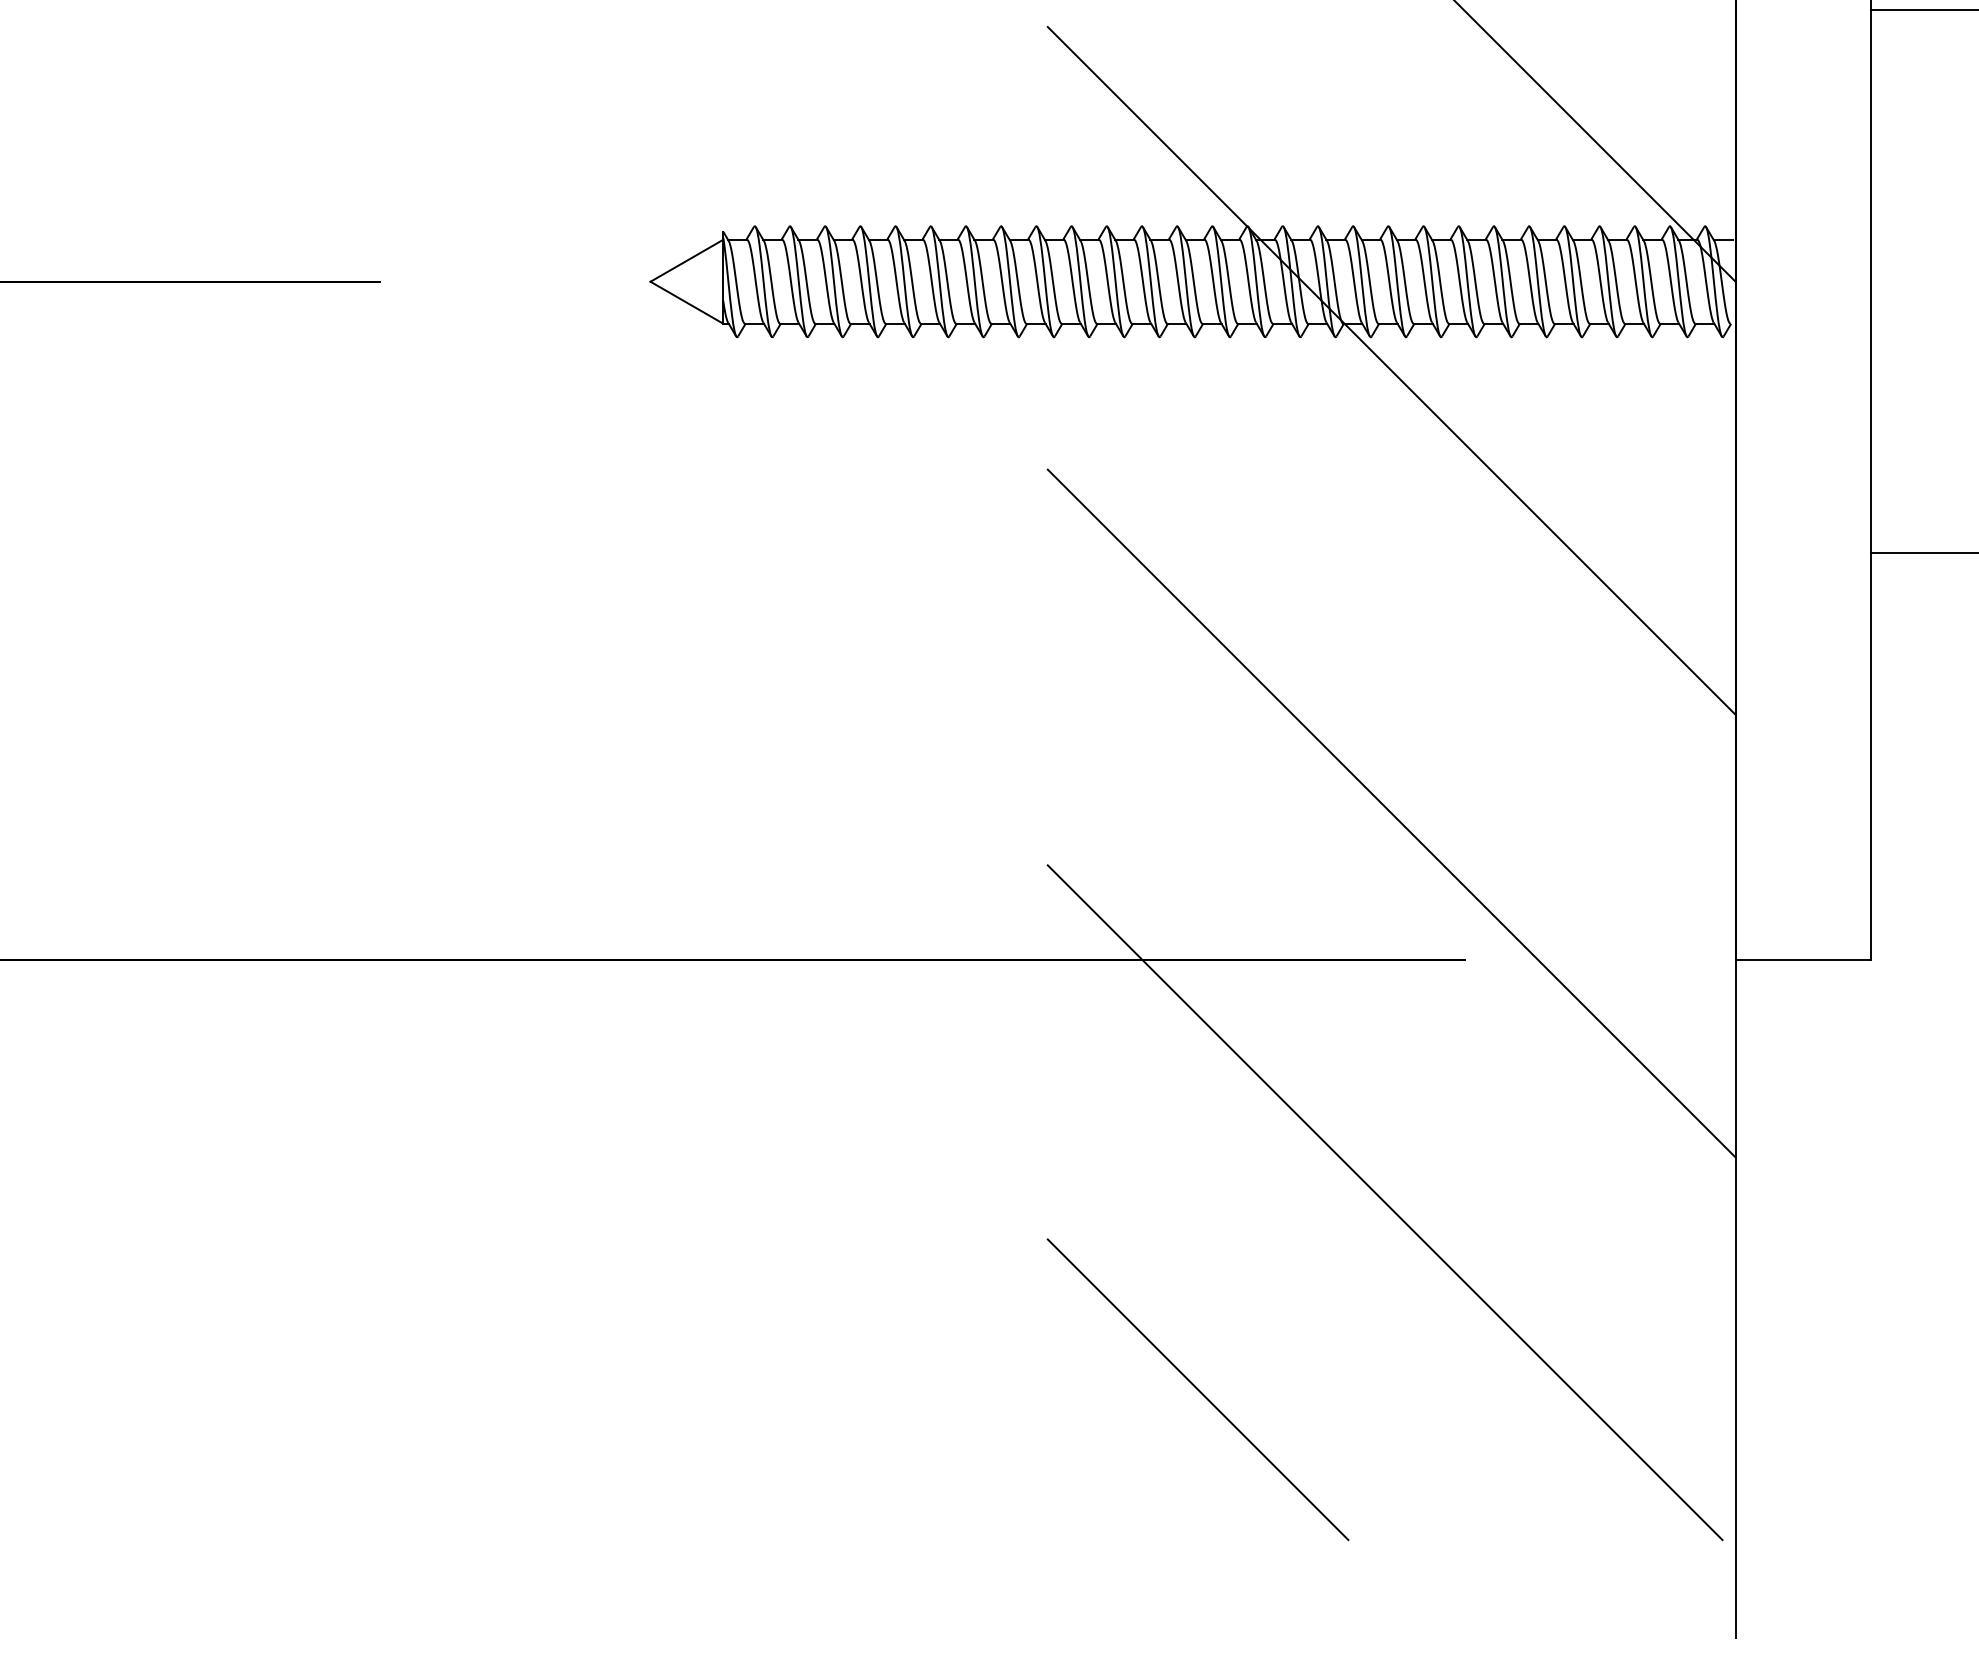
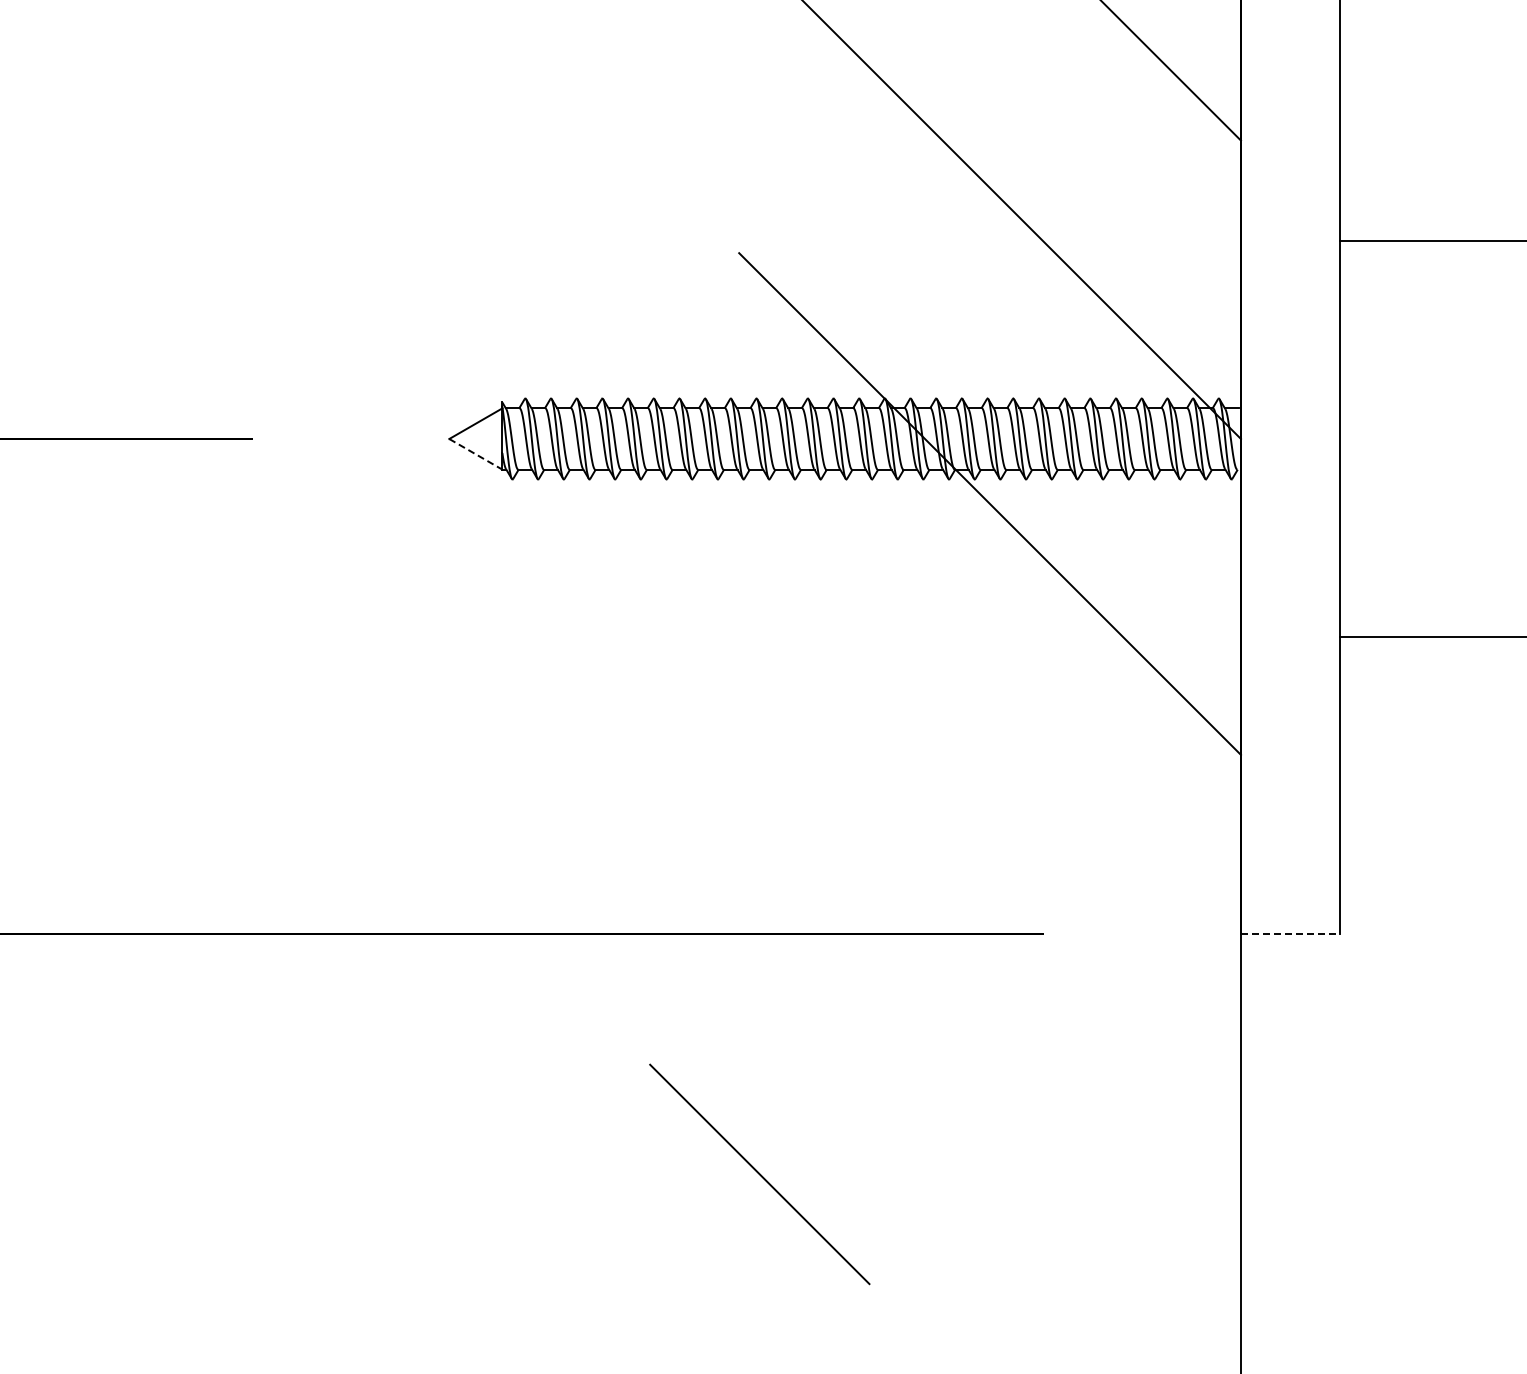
line: (686, 302) -> (475, 454), solid -> dashed
line: (1390, 812) -> (989, 826), removed
line: (1803, 960) -> (1290, 934), solid -> dashed
line: (1385, 1202) -> (985, 1110), removed
line: (1197, 1389) -> (759, 1174), moved

